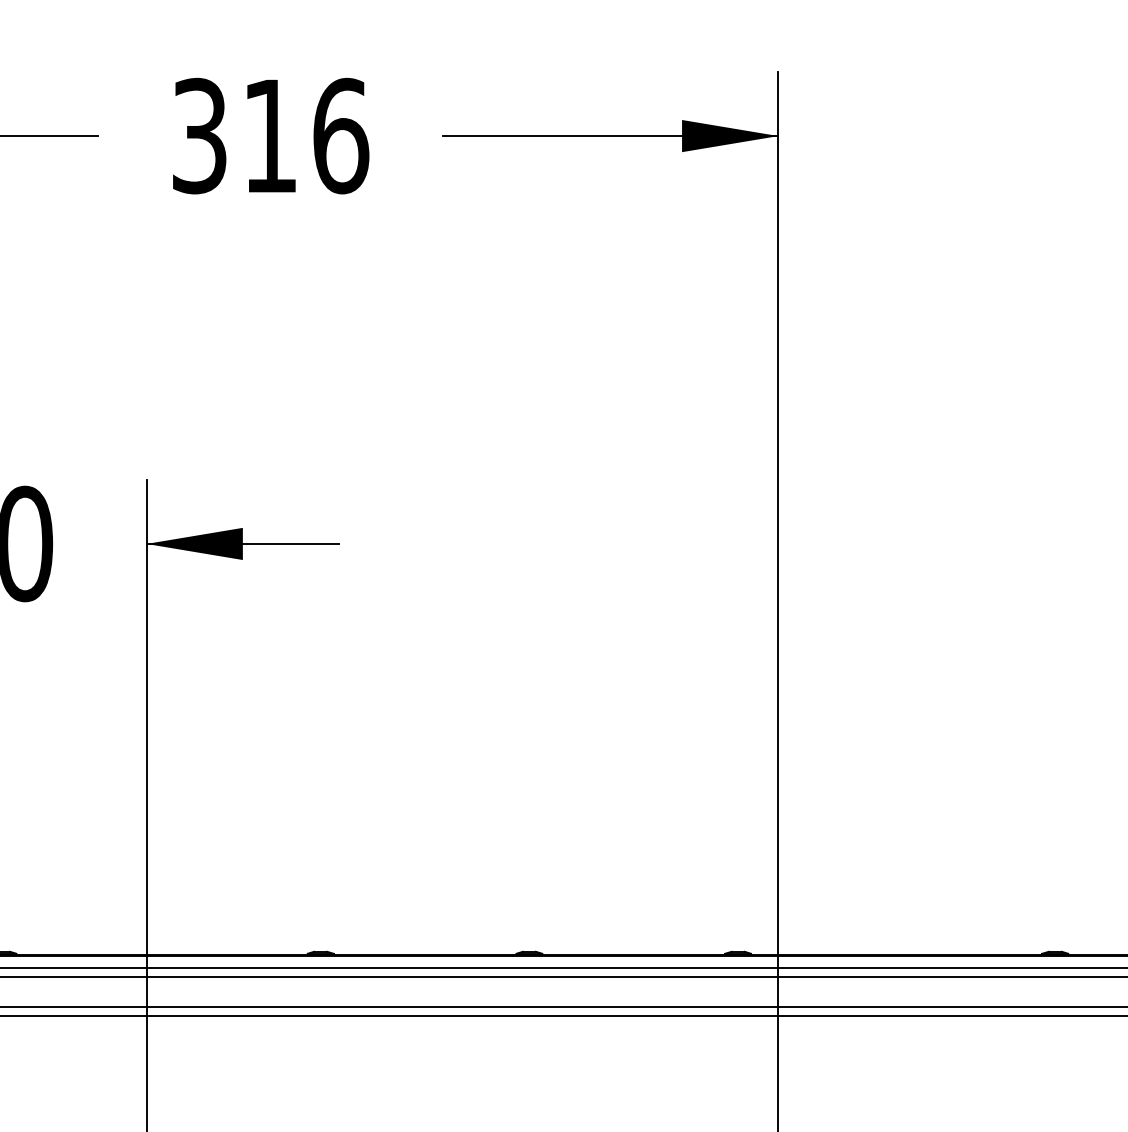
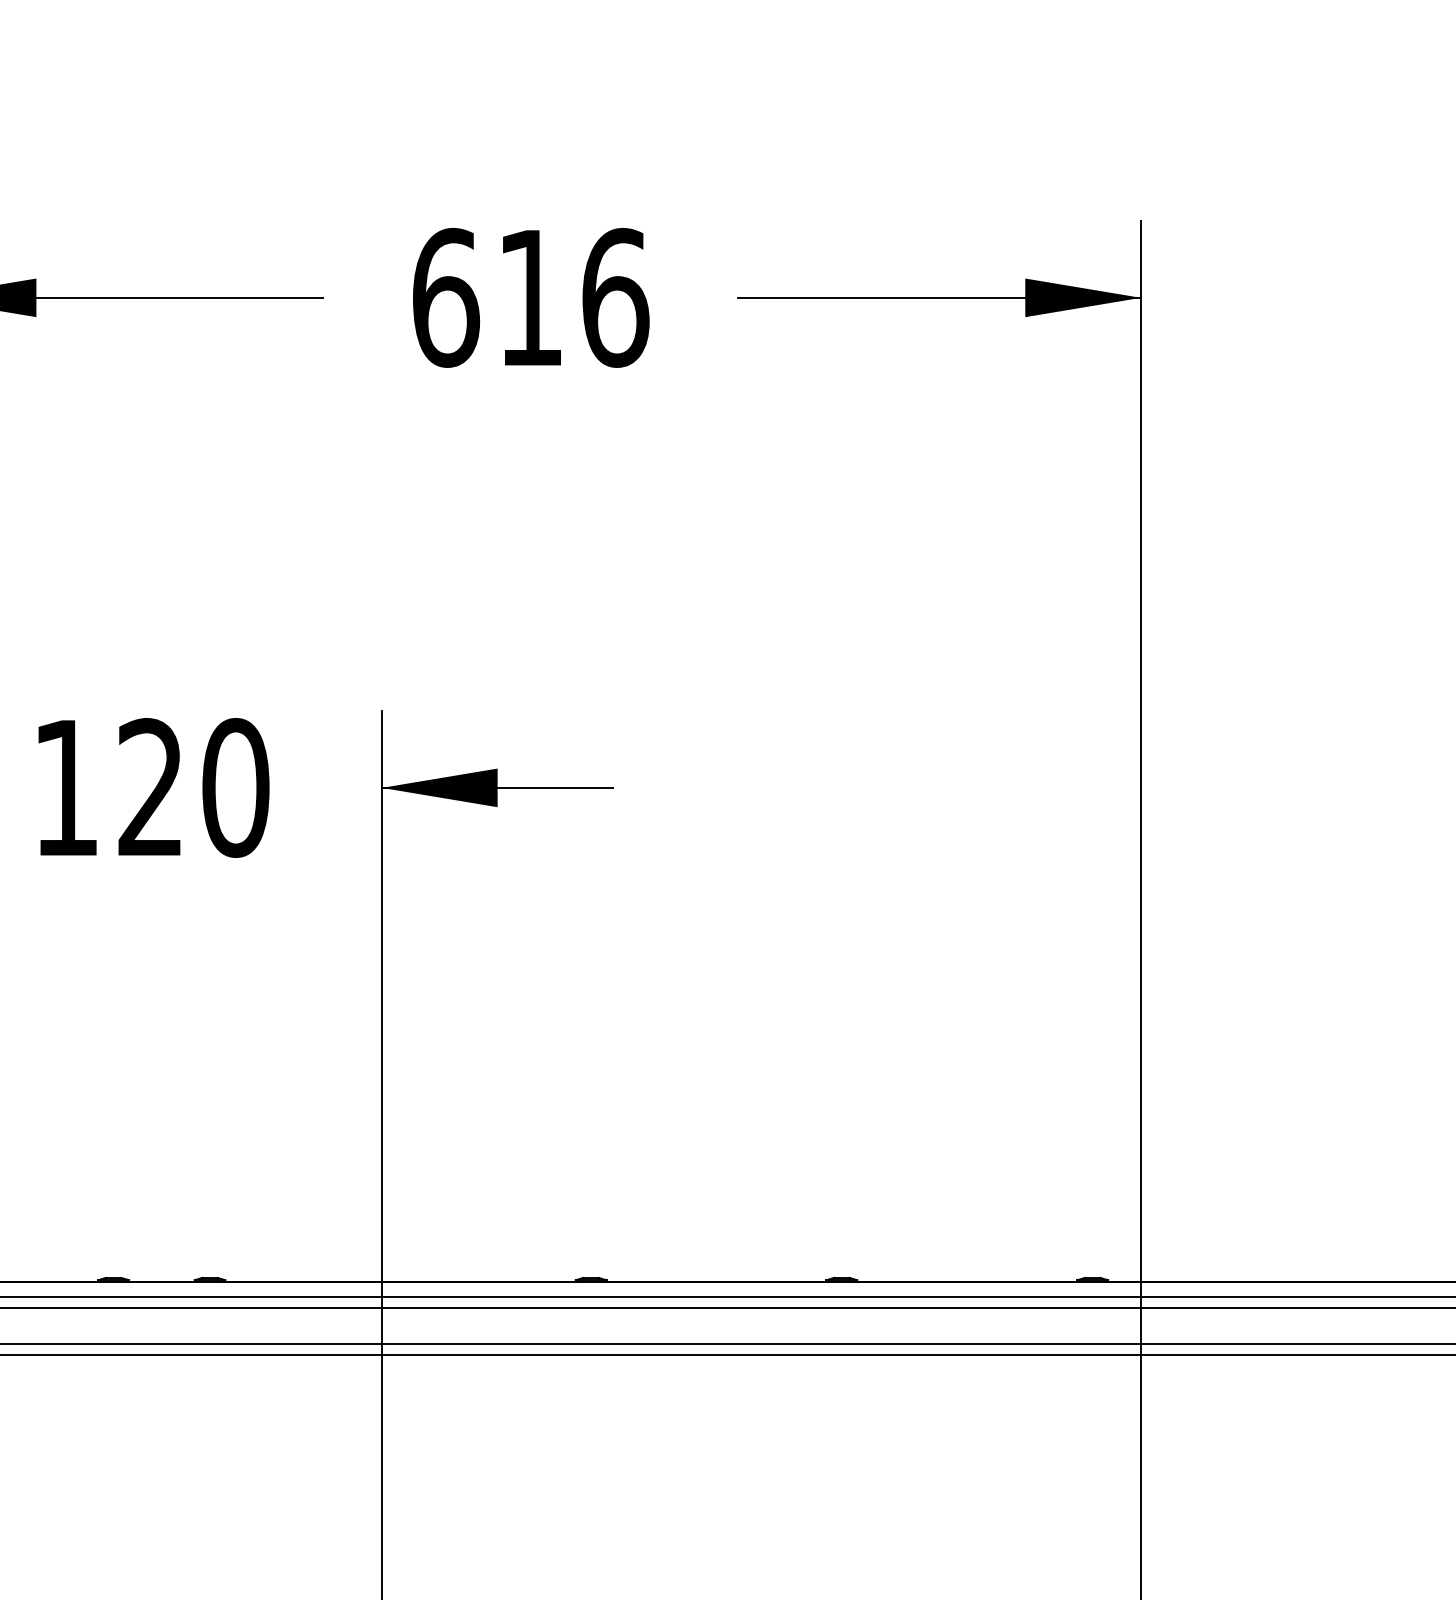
text: (200, 135) -> (446, 297), 316 -> 616

